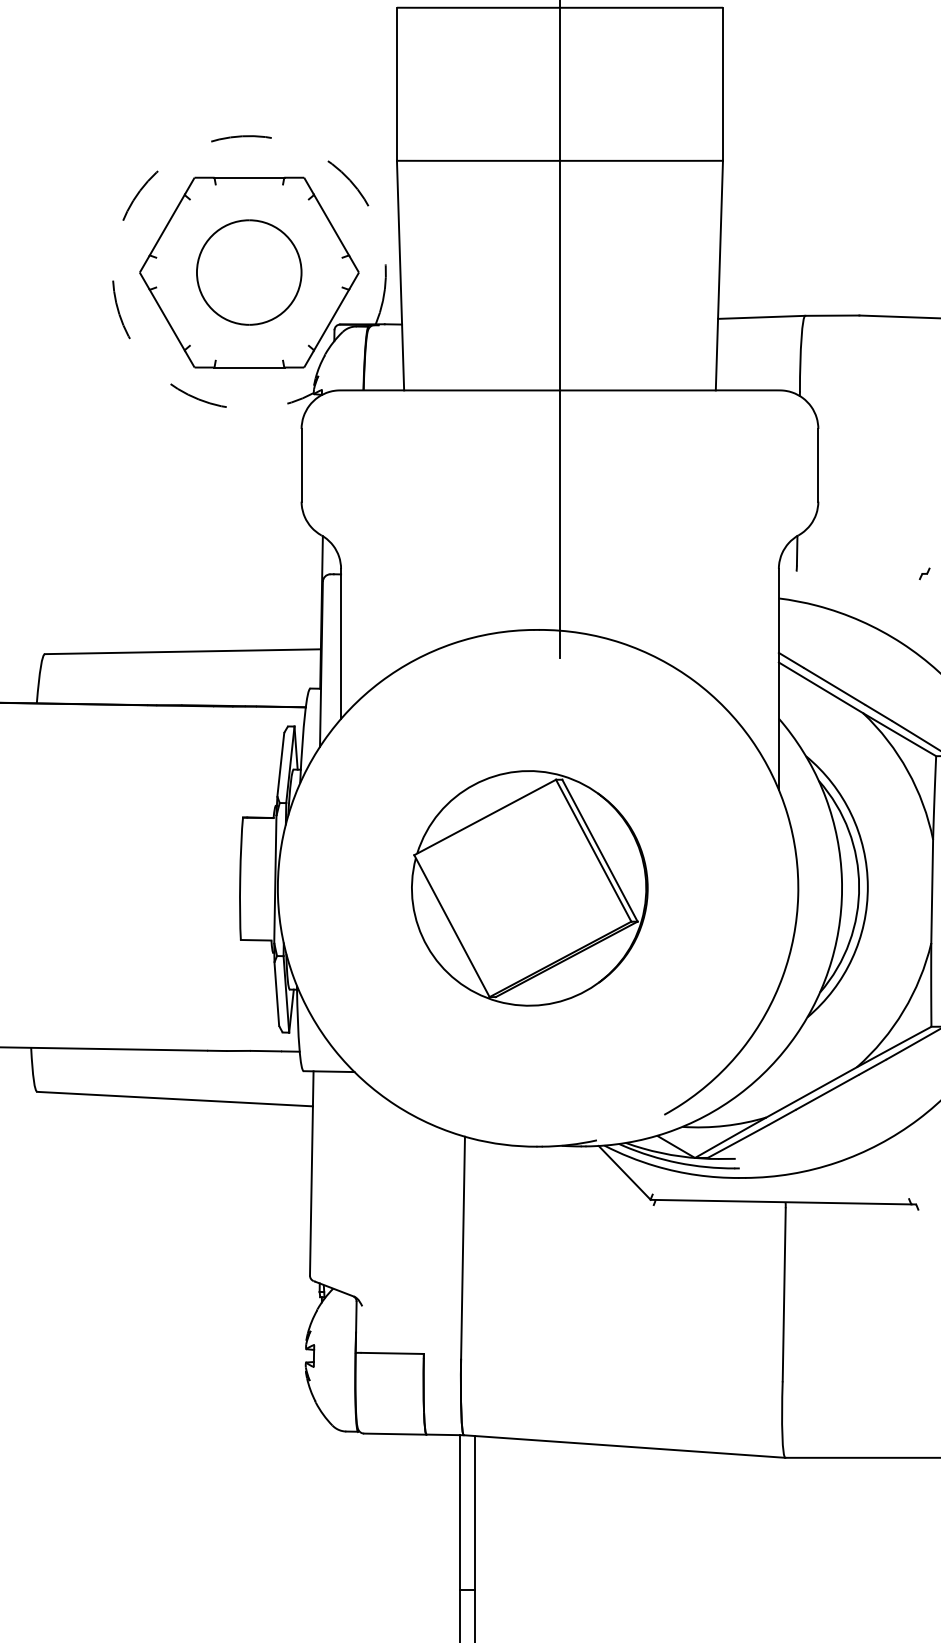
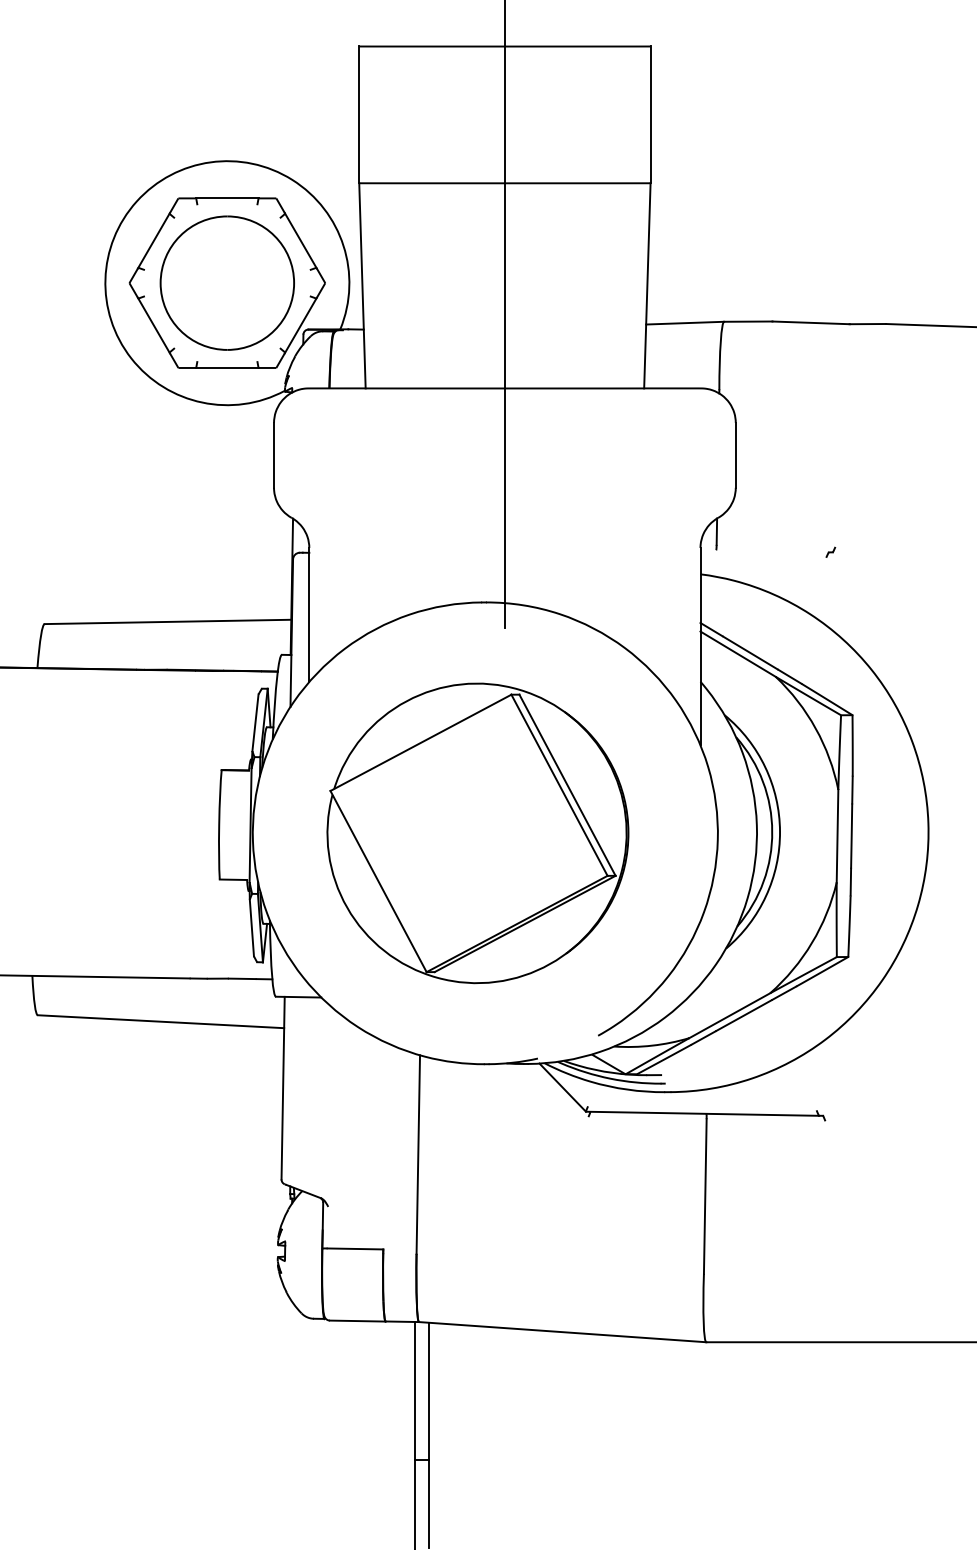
arc: (147, 181) -> (136, 201), dashed -> solid
part: (248, 271) -> (226, 282), size x1.43
part: (529, 888) -> (477, 833), size x1.43

